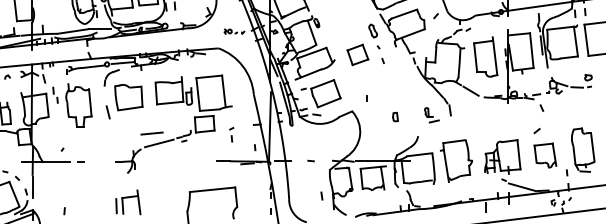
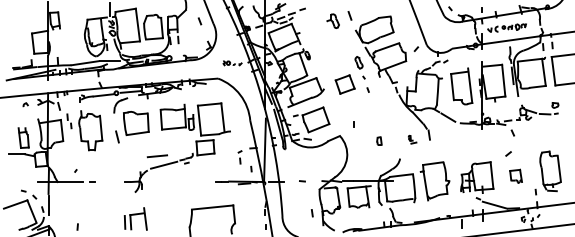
part: (431, 115) -> (412, 139), size x0.6
part: (231, 134) -> (239, 157), moved
part: (544, 155) -> (515, 176), size x0.6

